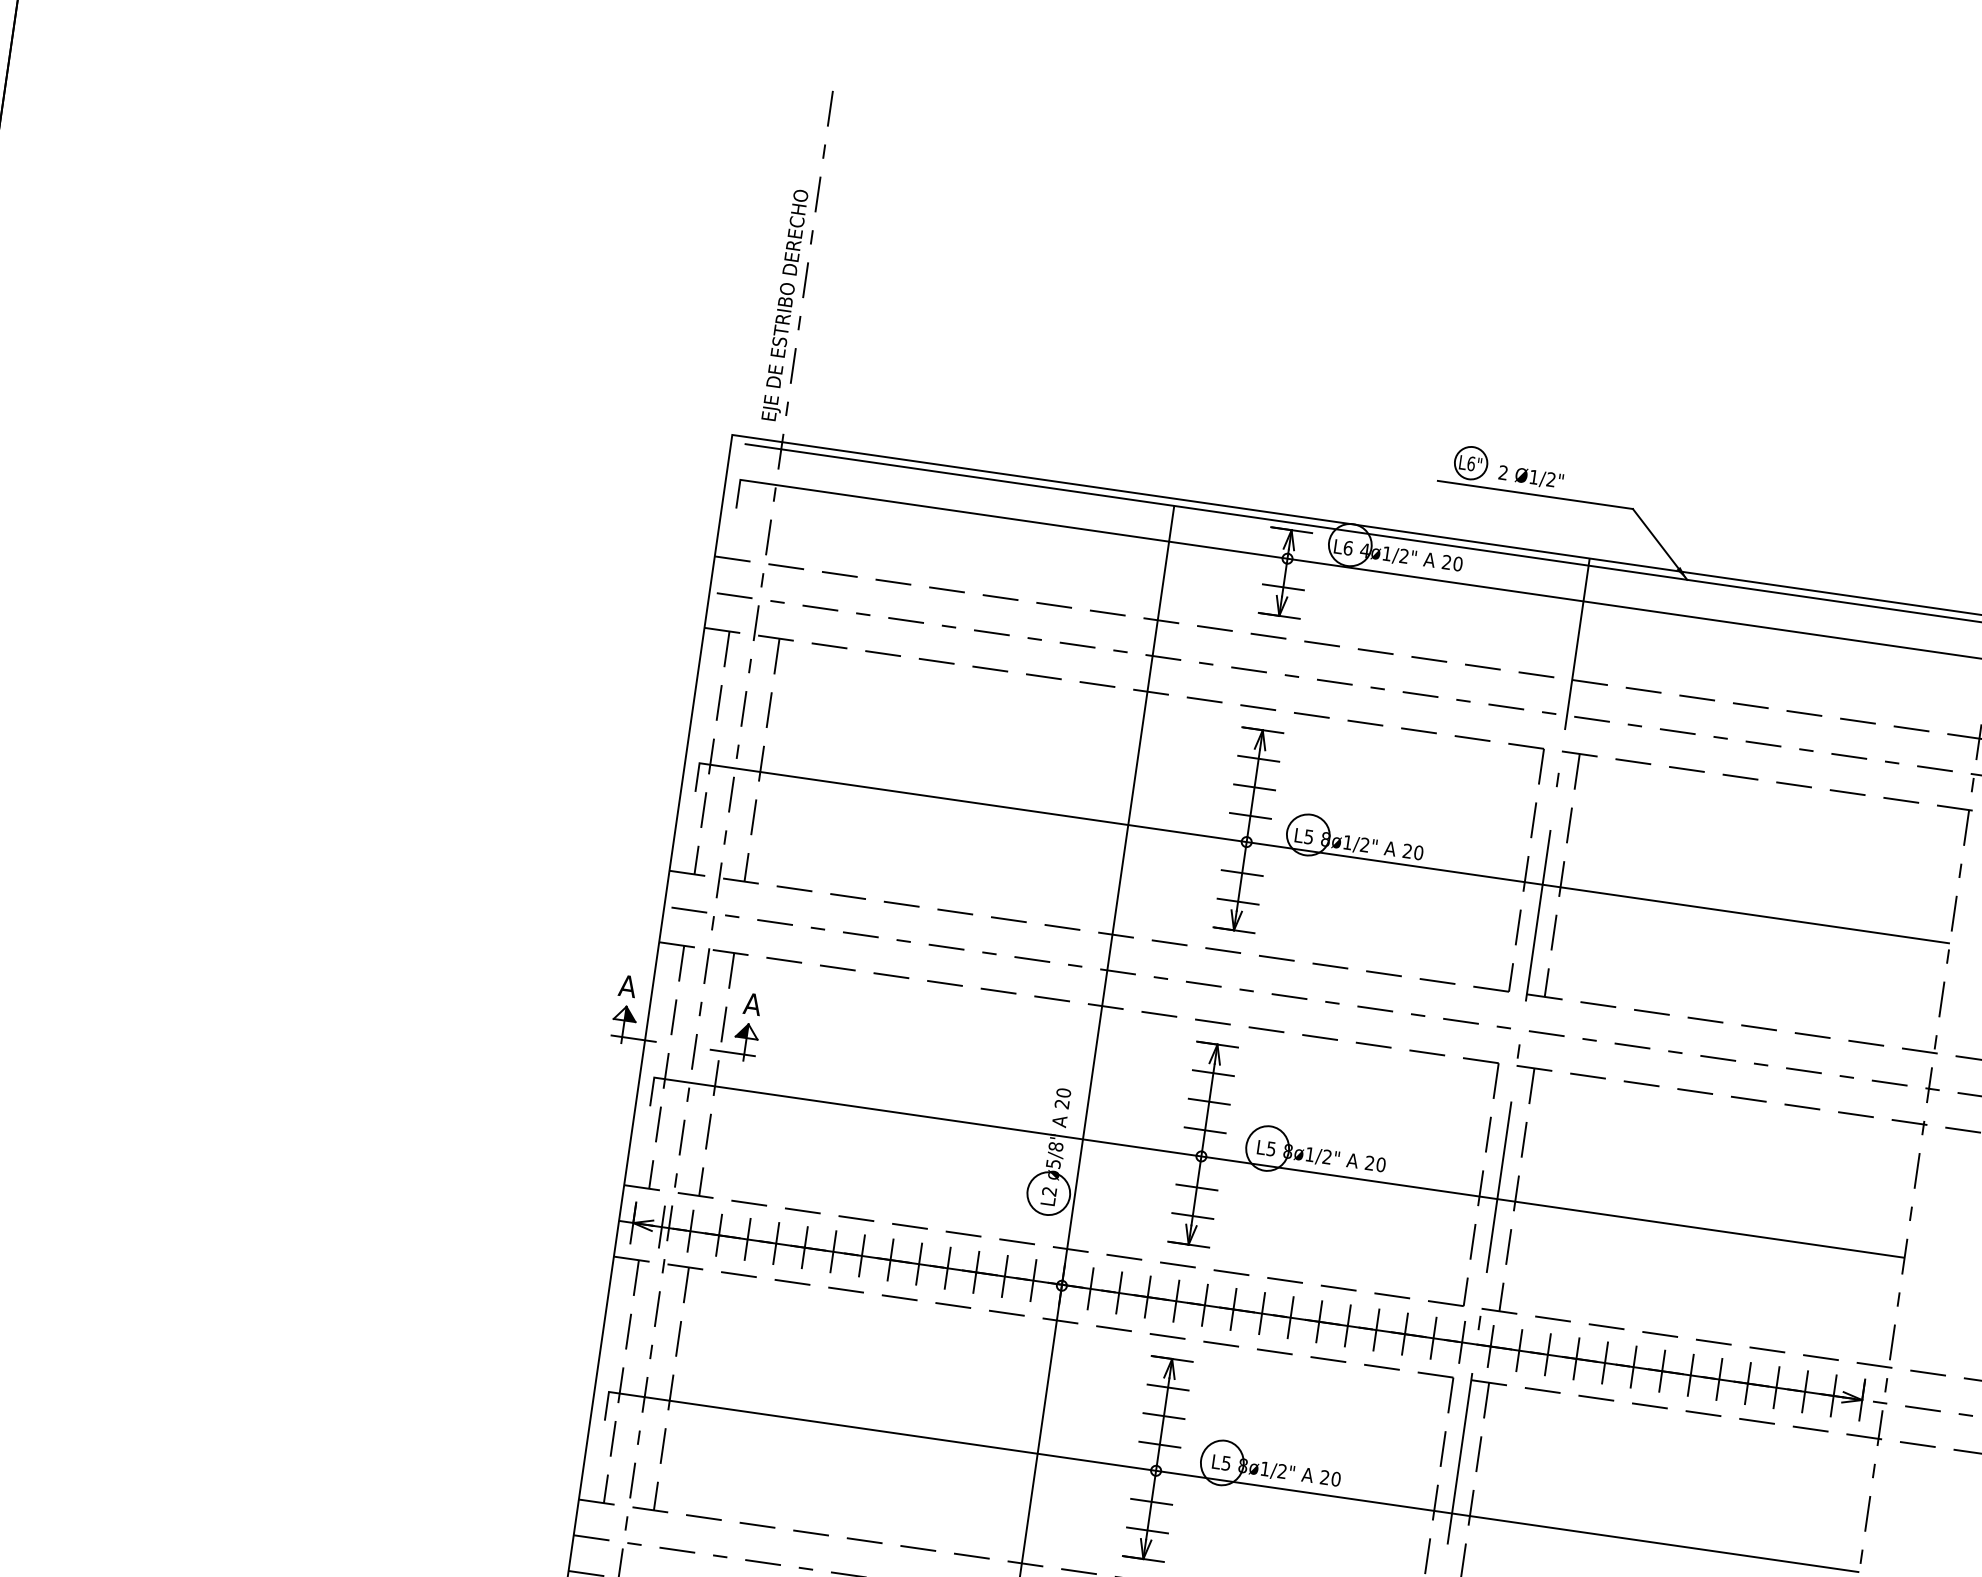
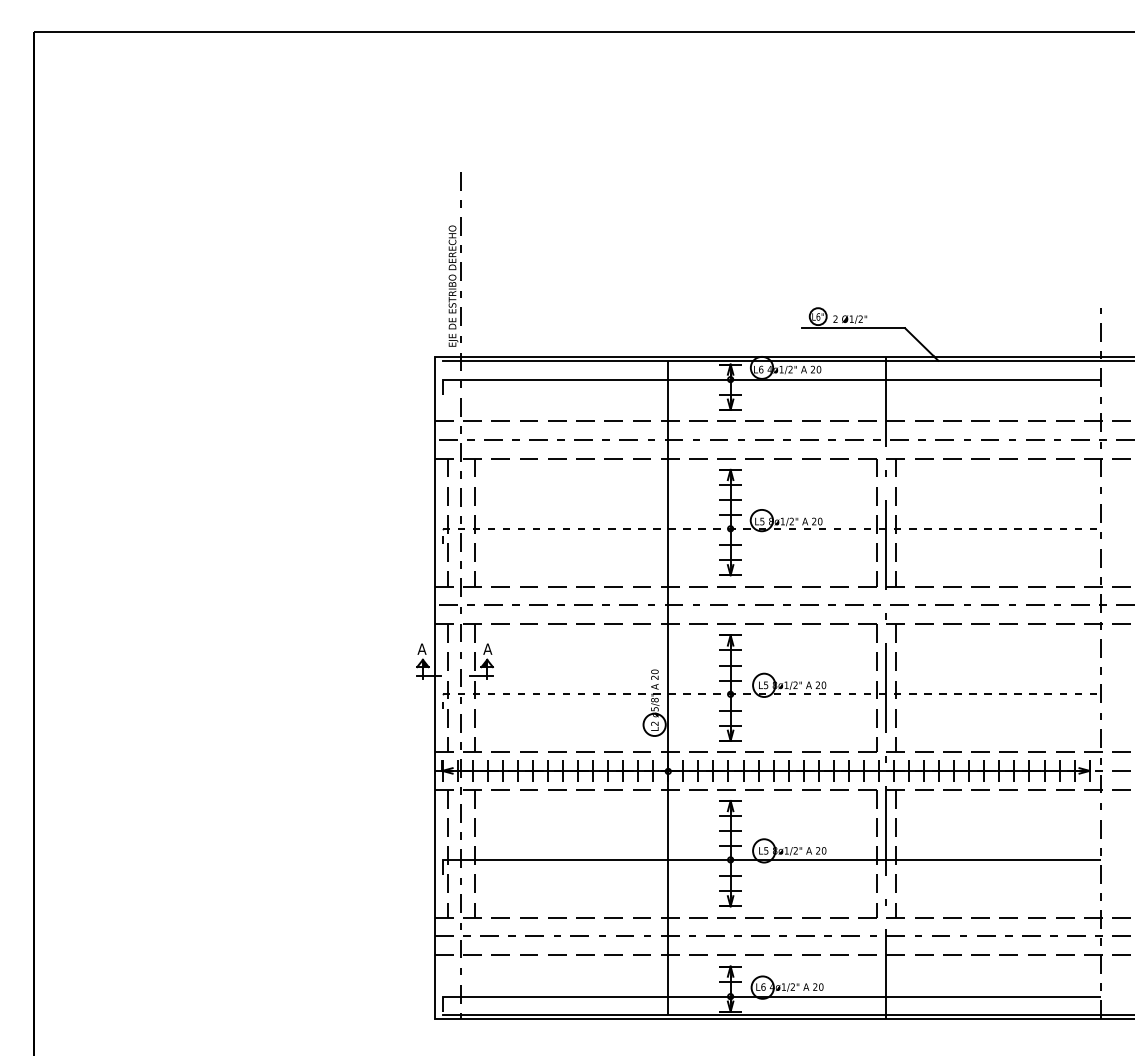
line: (1309, 850) -> (763, 528), solid -> dashed
line: (1263, 1165) -> (763, 694), solid -> dashed

